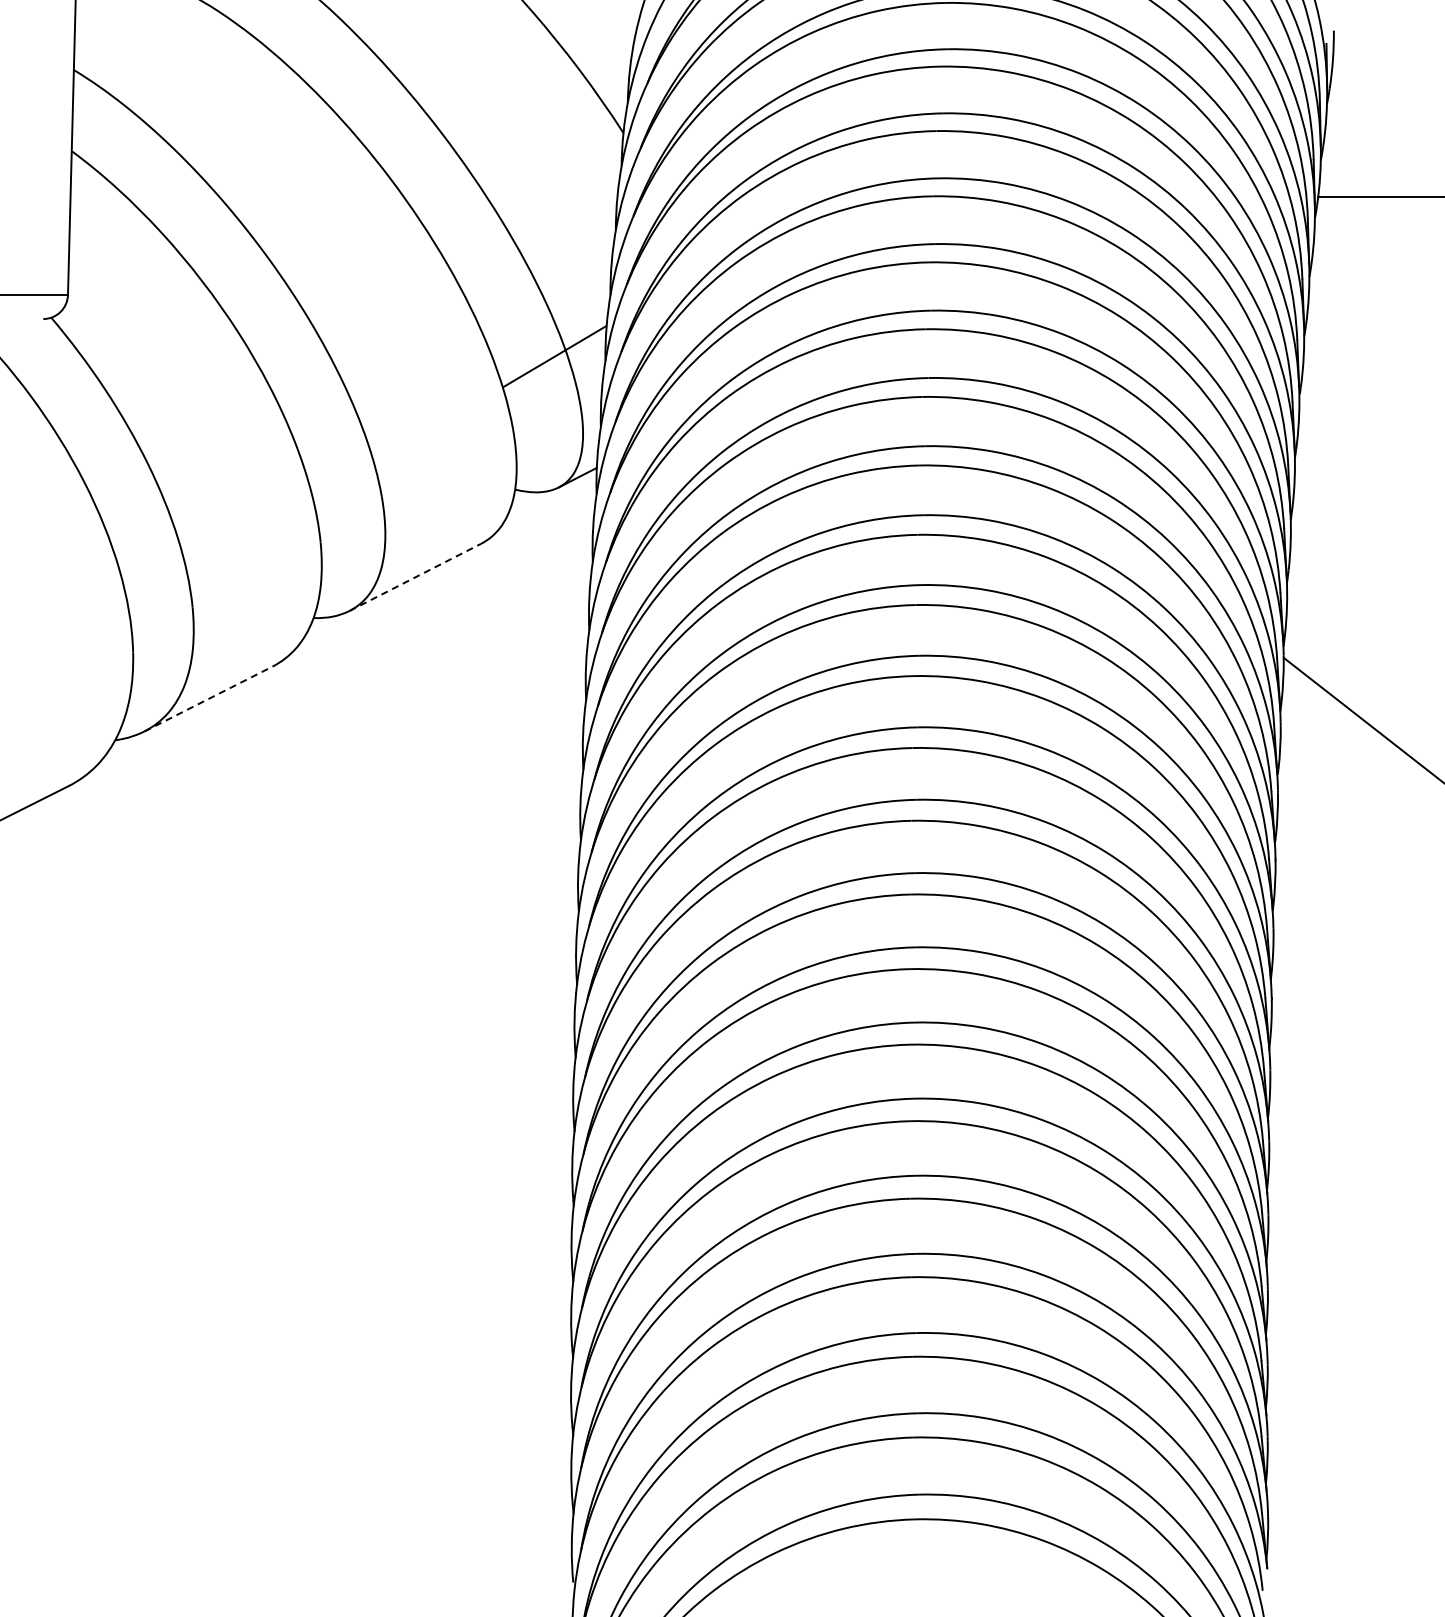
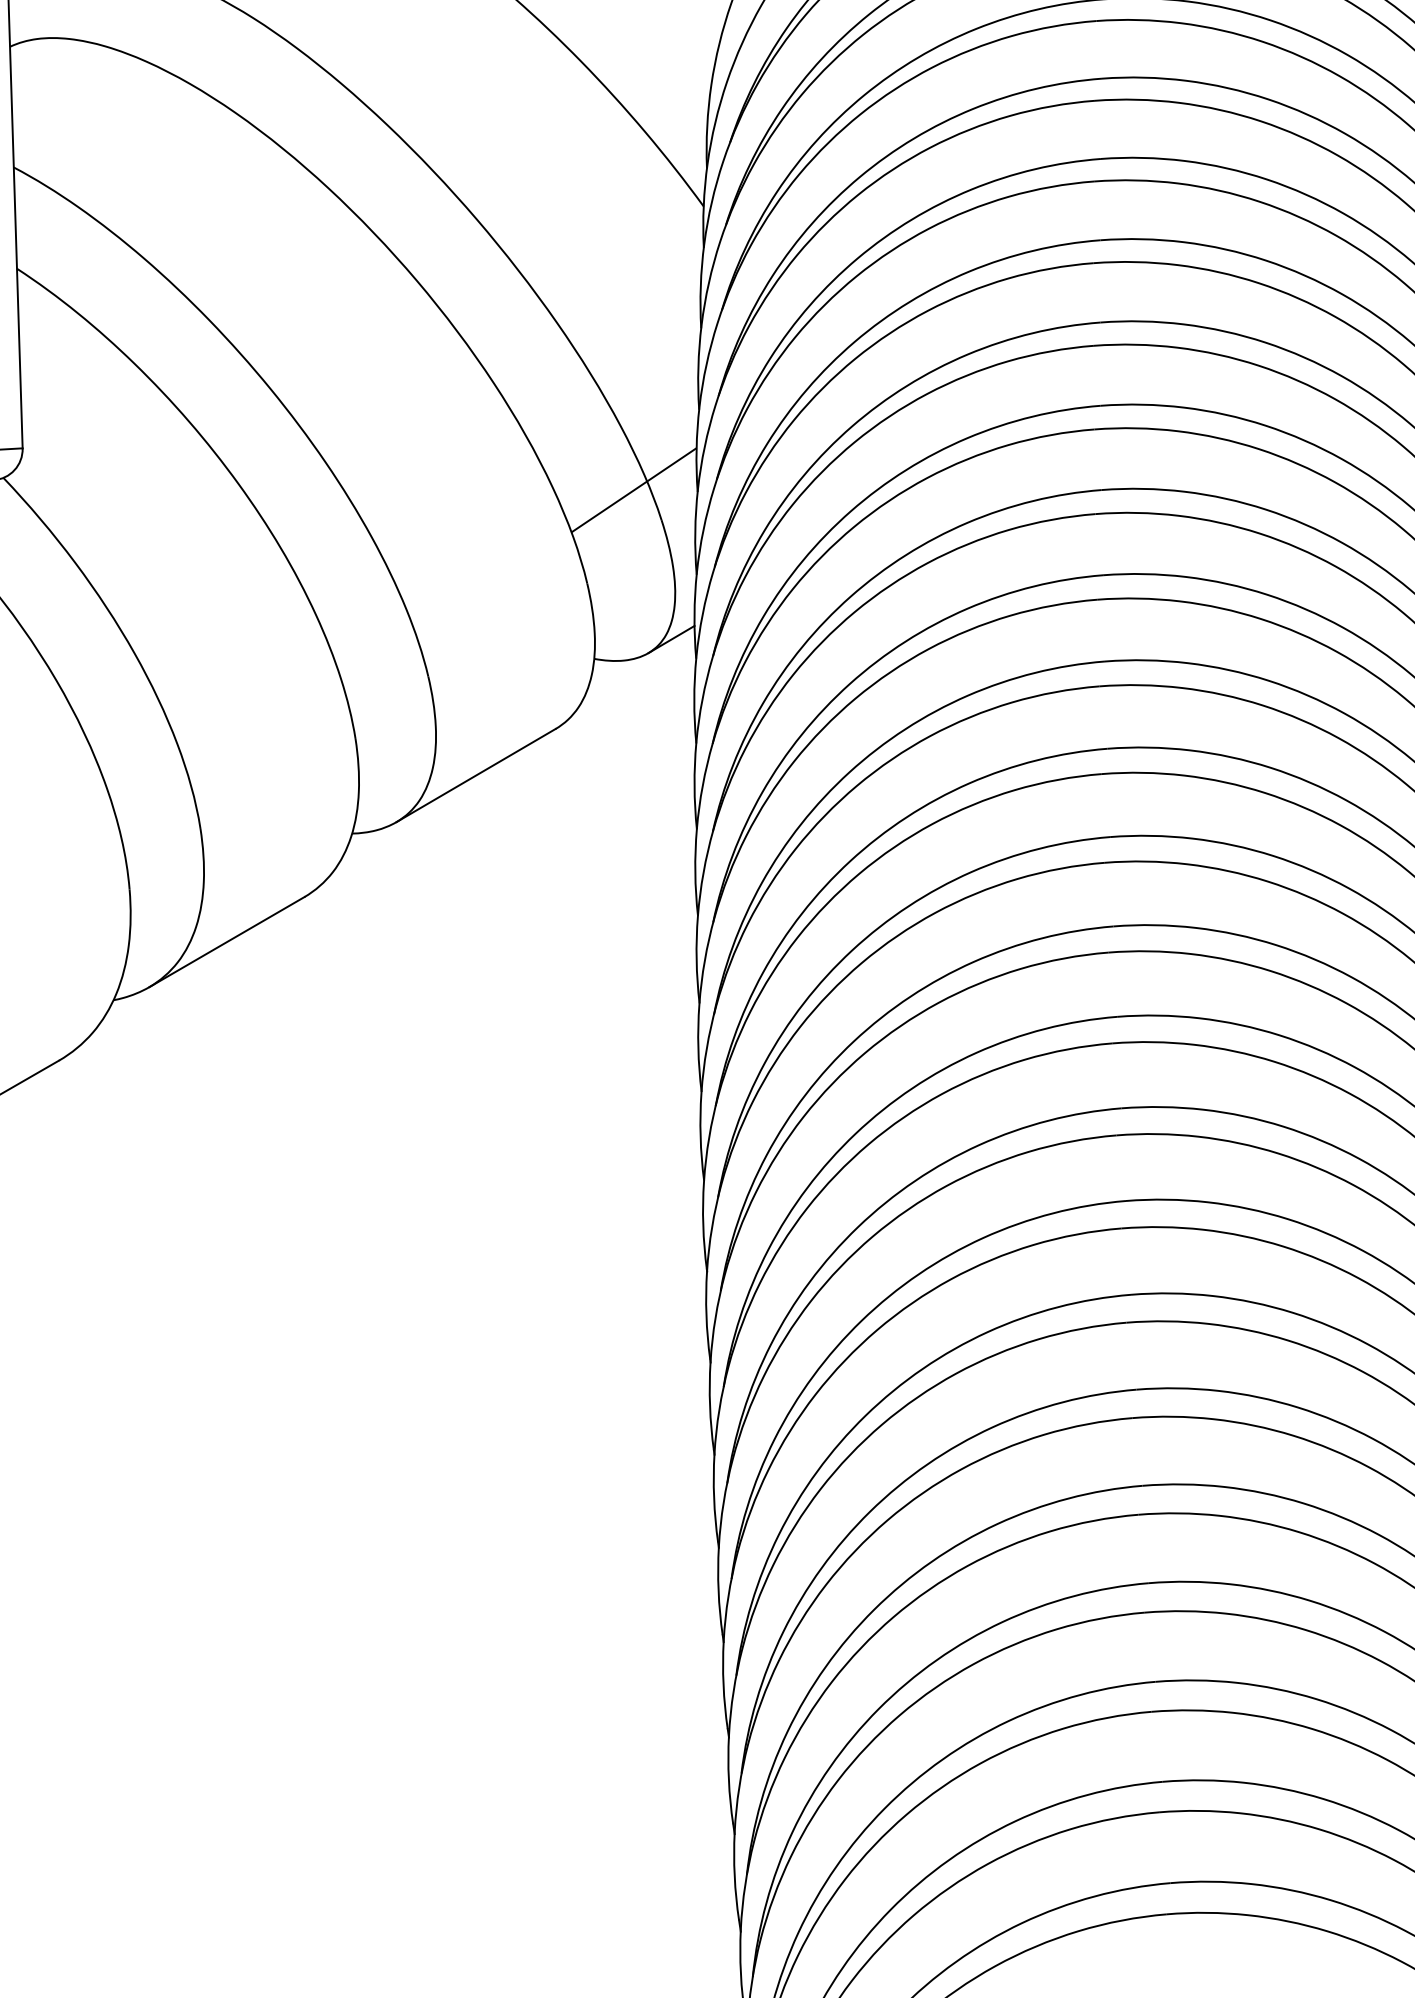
line: (415, 577) -> (476, 775), dashed -> solid
line: (208, 699) -> (226, 942), dashed -> solid

